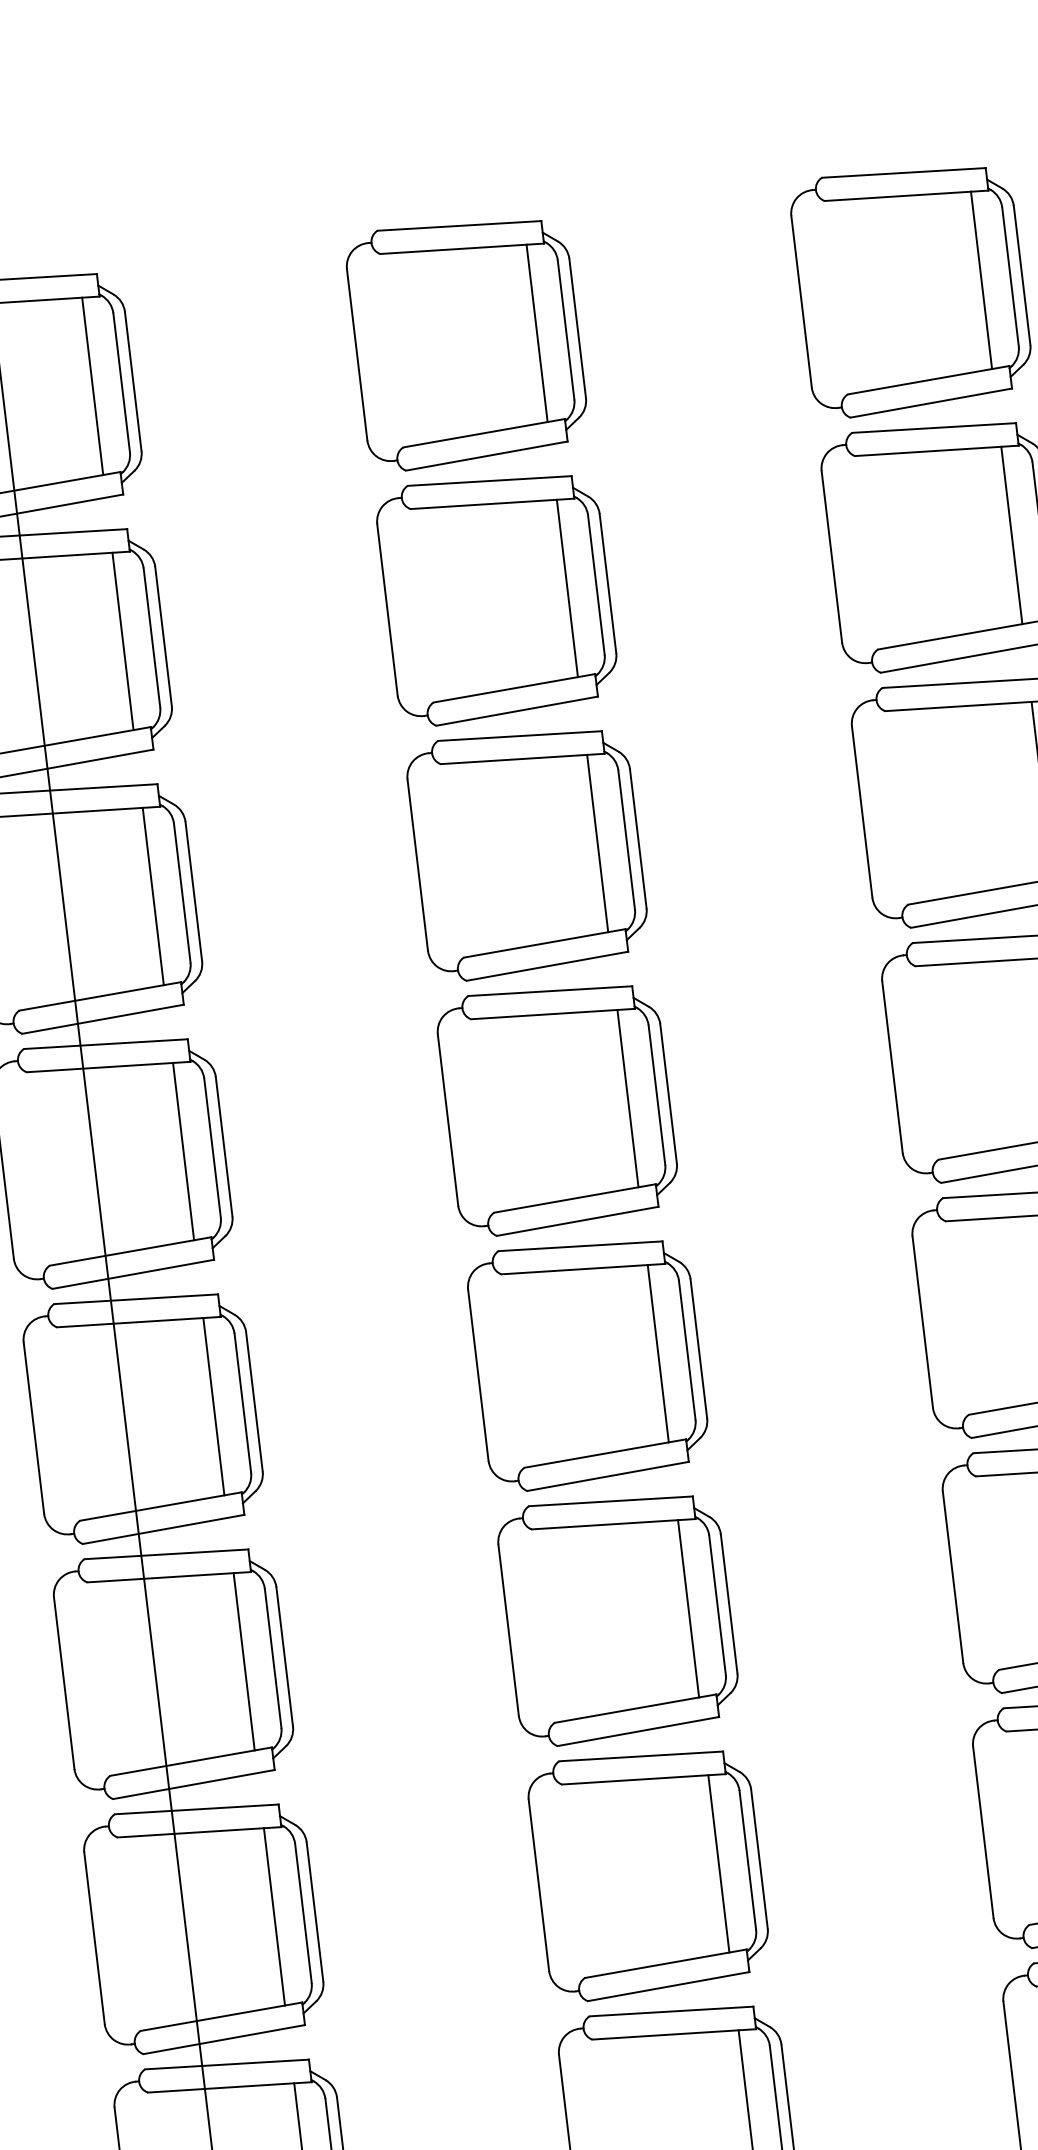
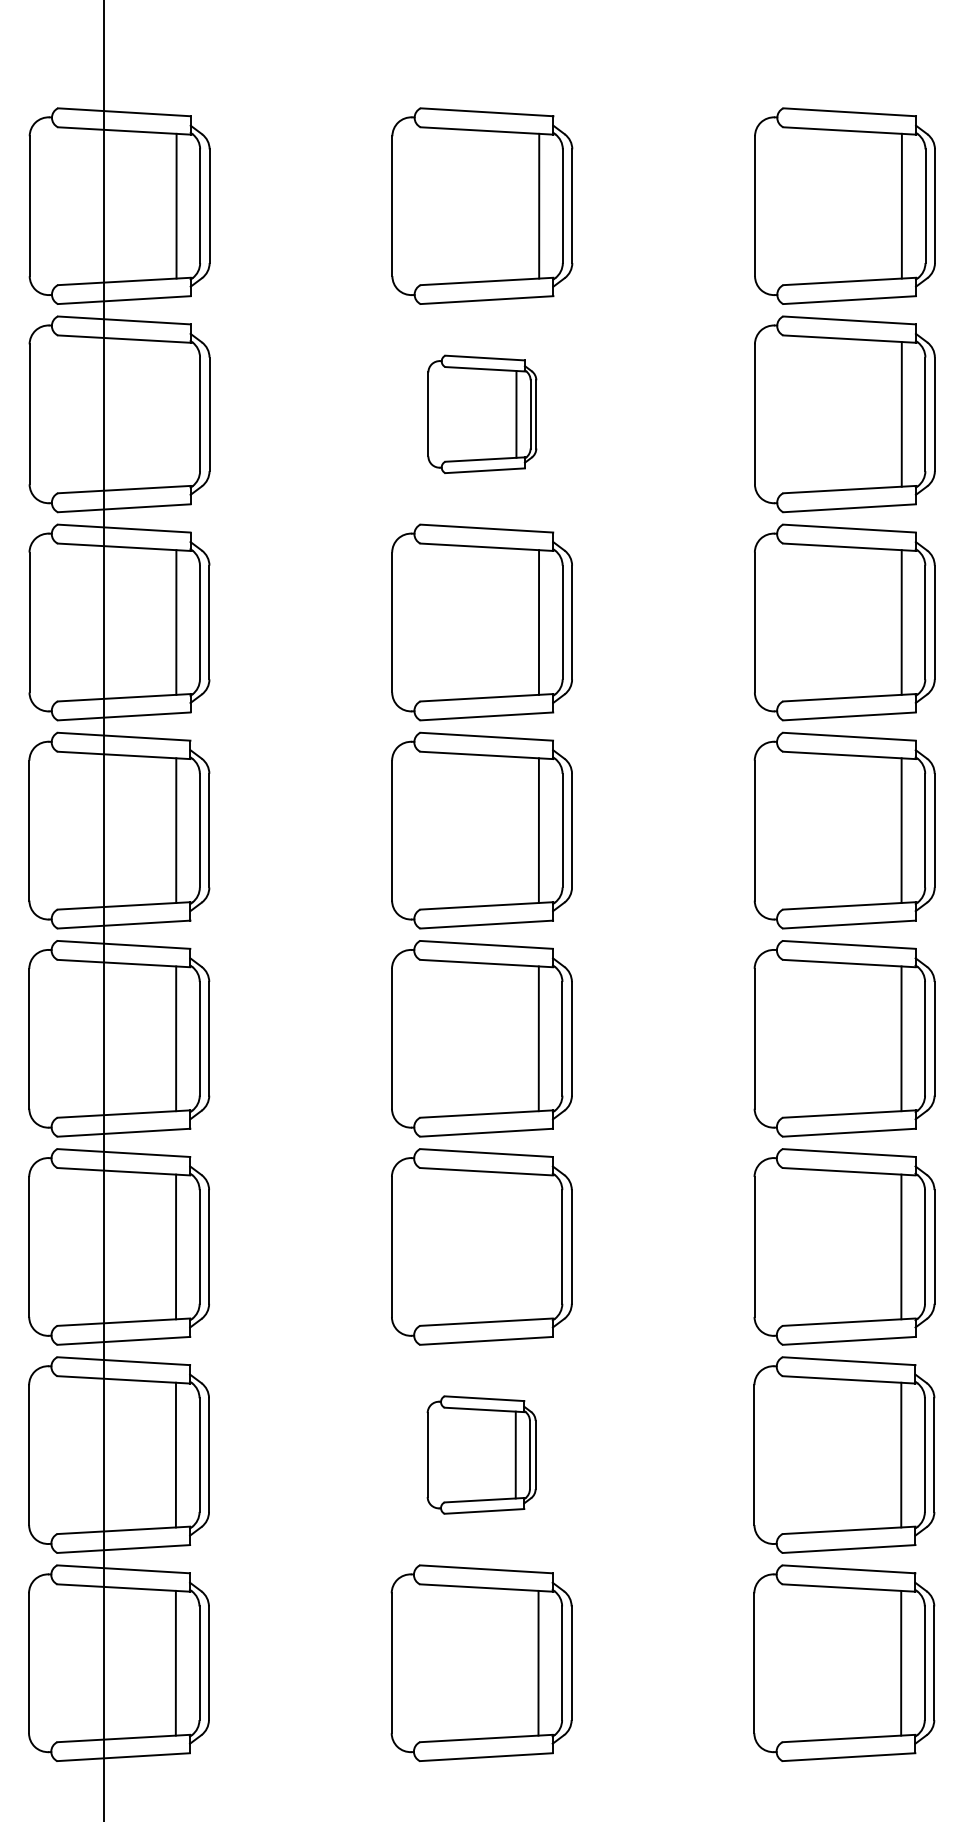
part: (498, 596) -> (482, 414), size x0.6
line: (123, 641) -> (176, 414), removed
line: (688, 1608) -> (538, 1246), removed
part: (648, 1871) -> (481, 1454), size x0.6

